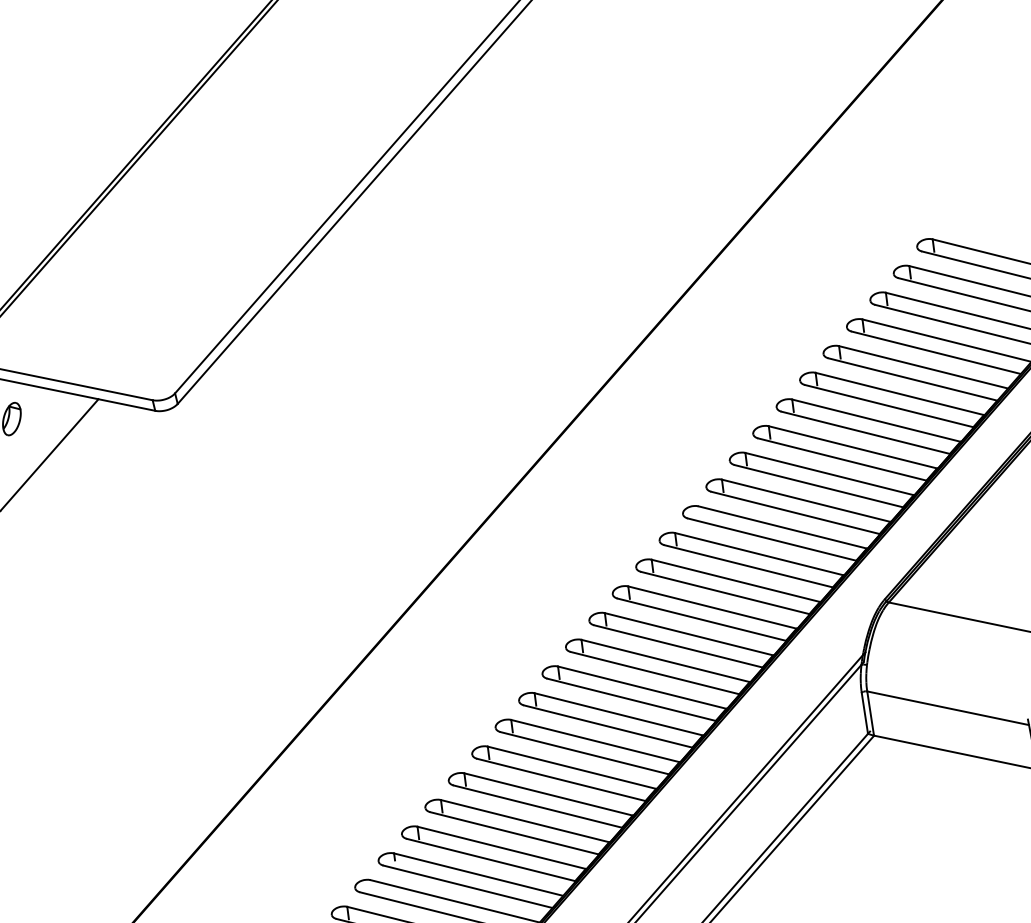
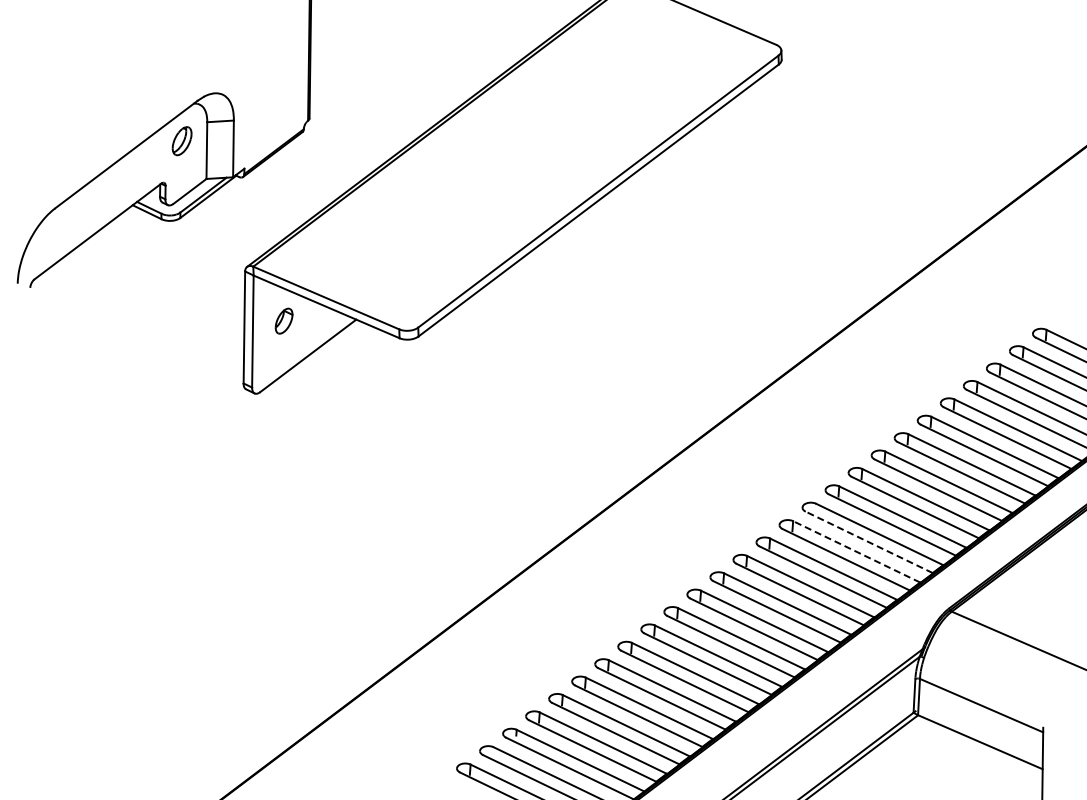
line: (772, 539) -> (869, 542), solid -> dashed
line: (758, 553) -> (856, 551), solid -> dashed

